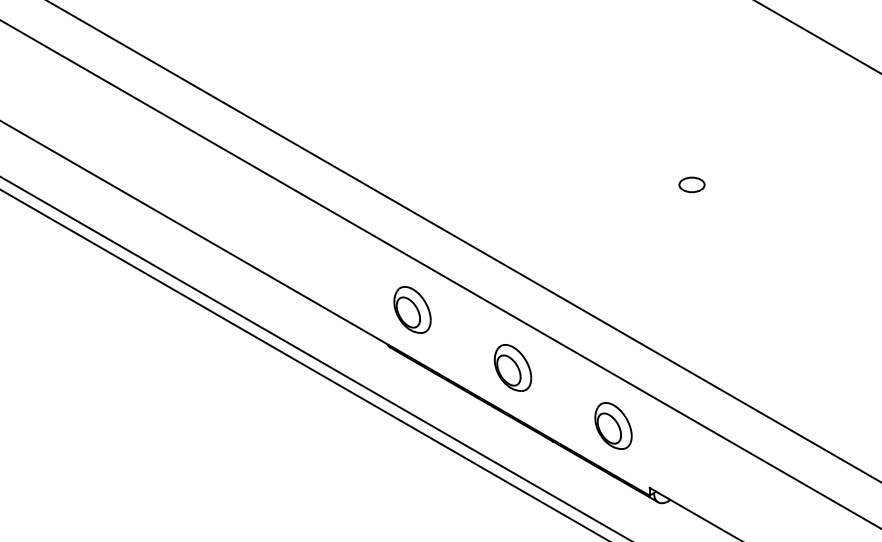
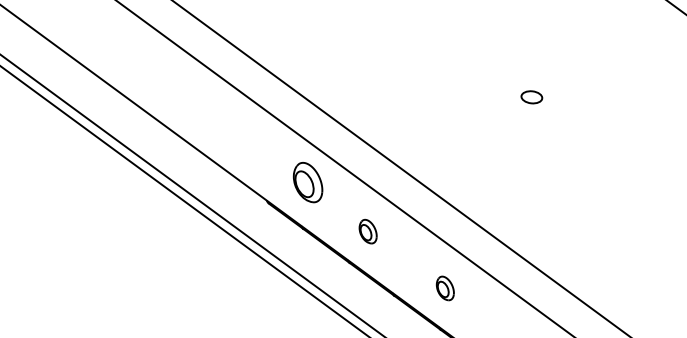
part: (412, 309) -> (308, 182), moved
part: (513, 367) -> (368, 231), size x0.6
part: (613, 425) -> (445, 288), size x0.6

